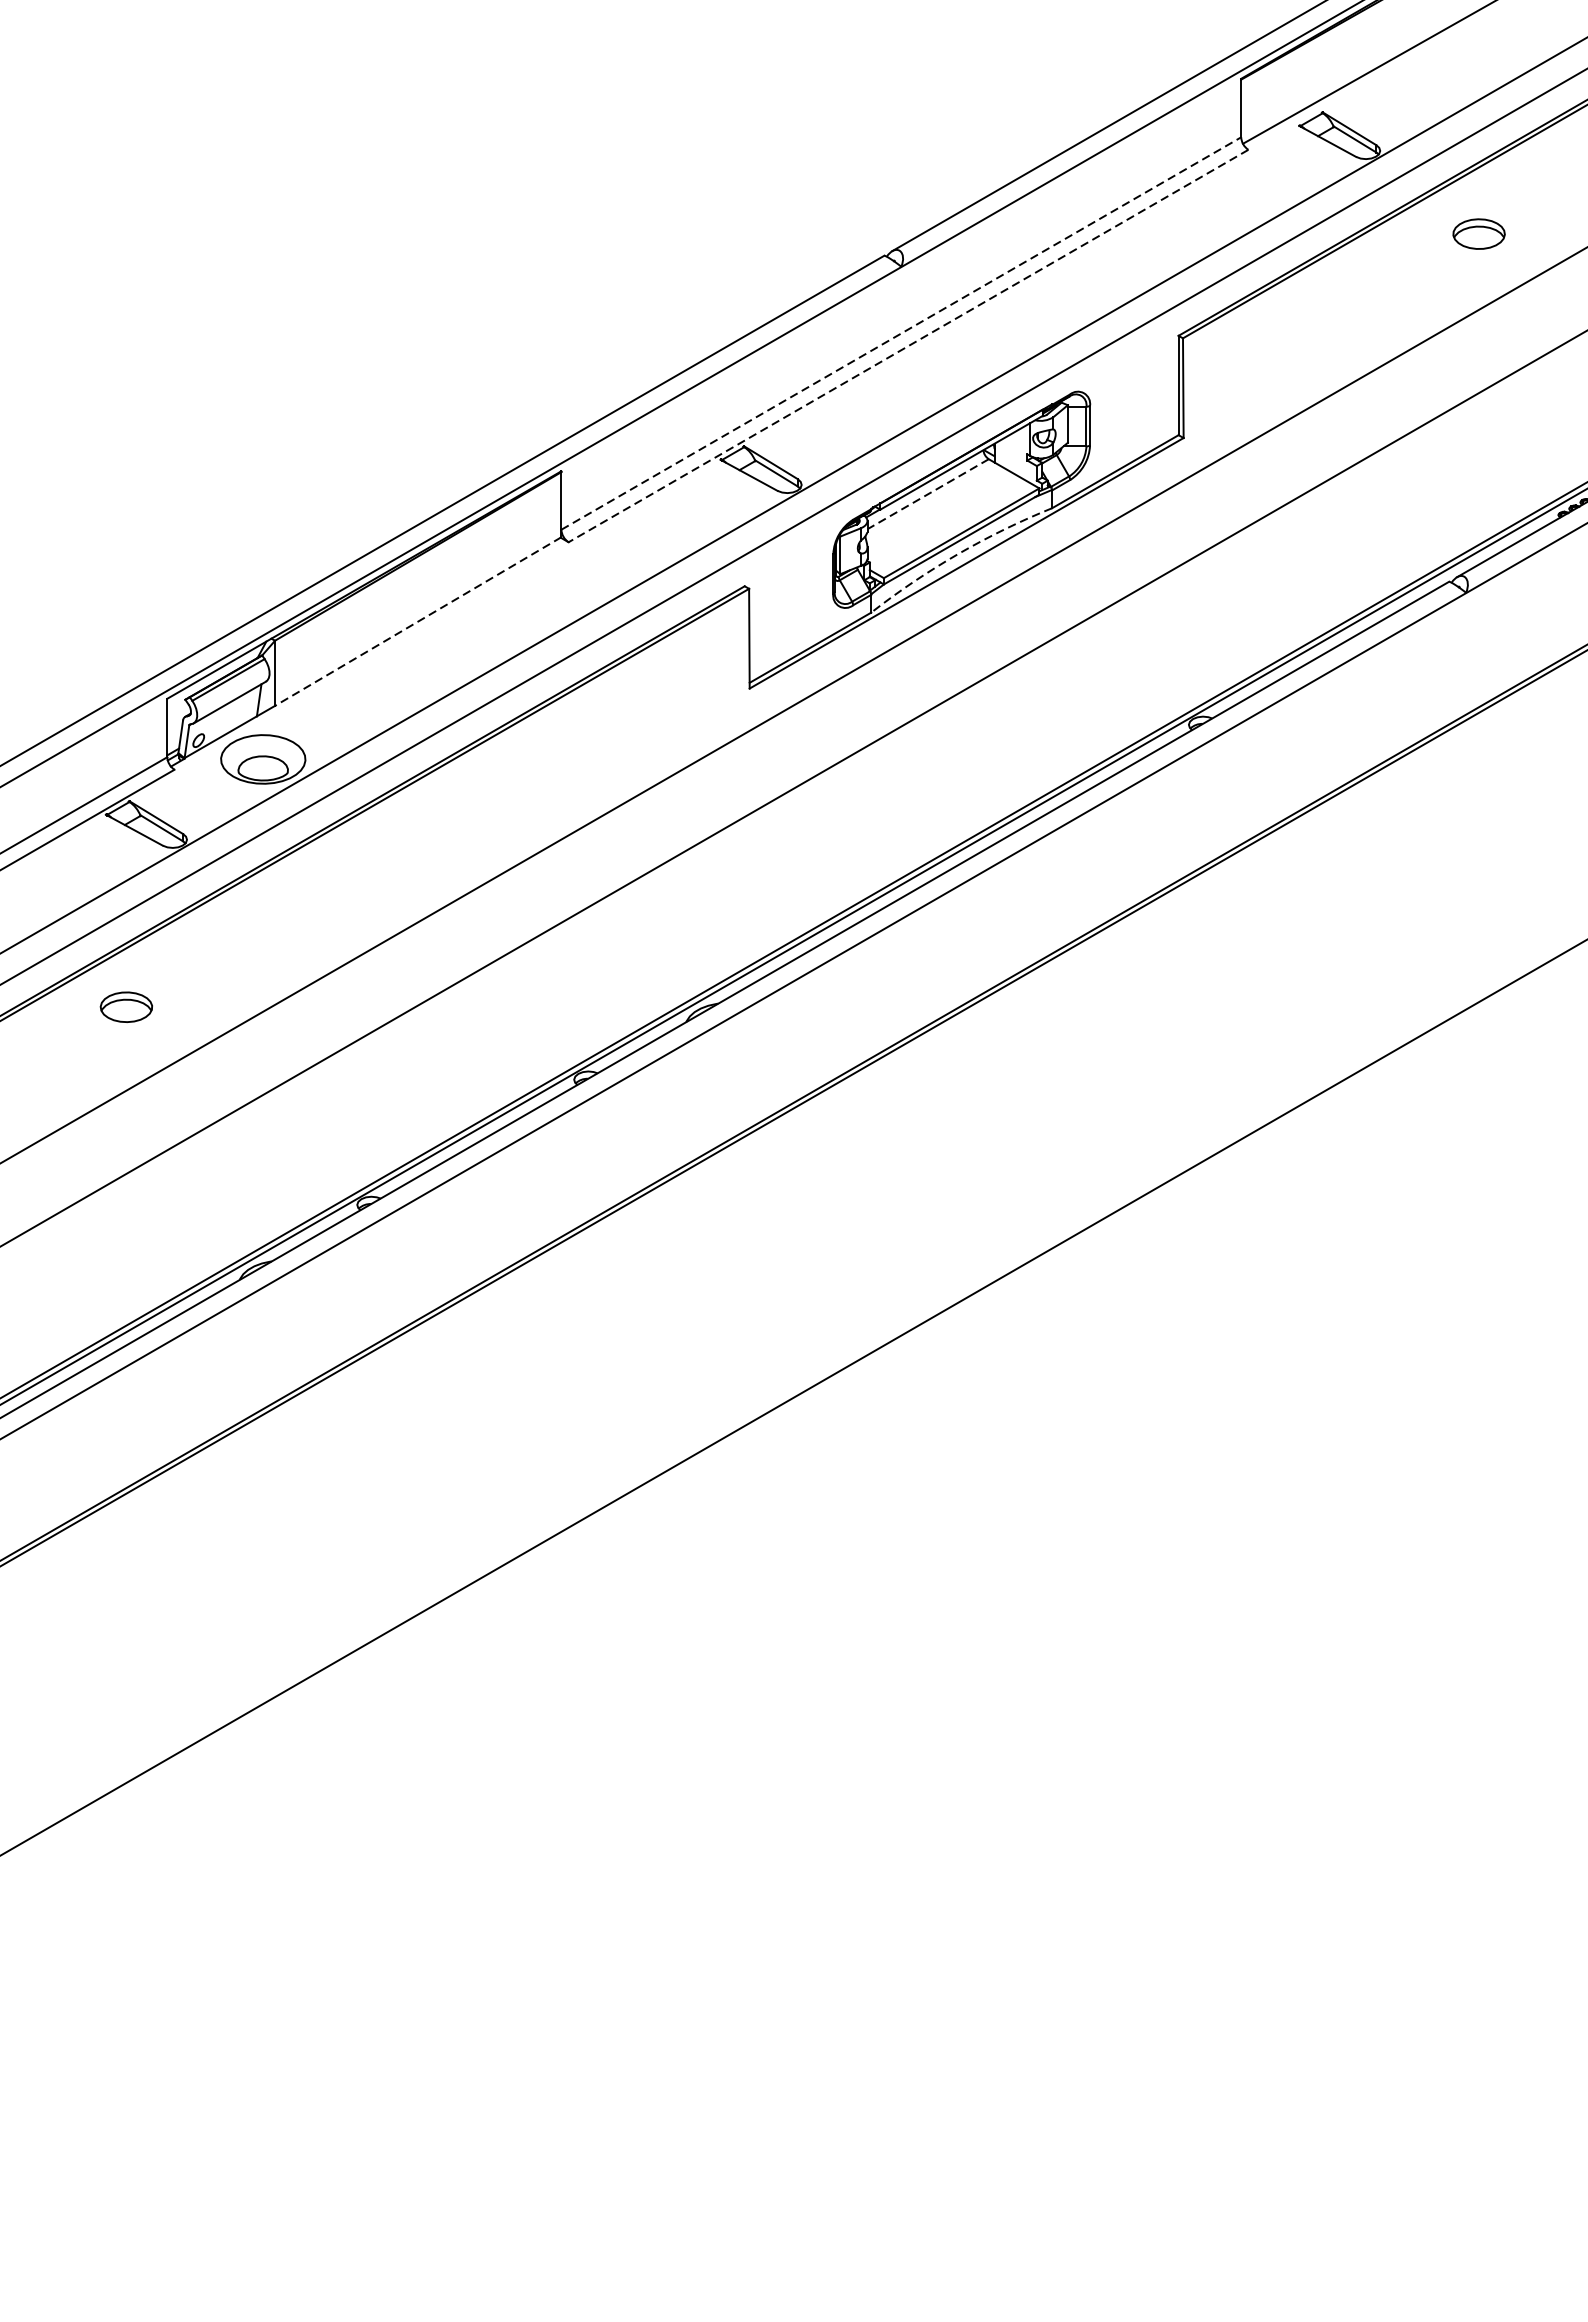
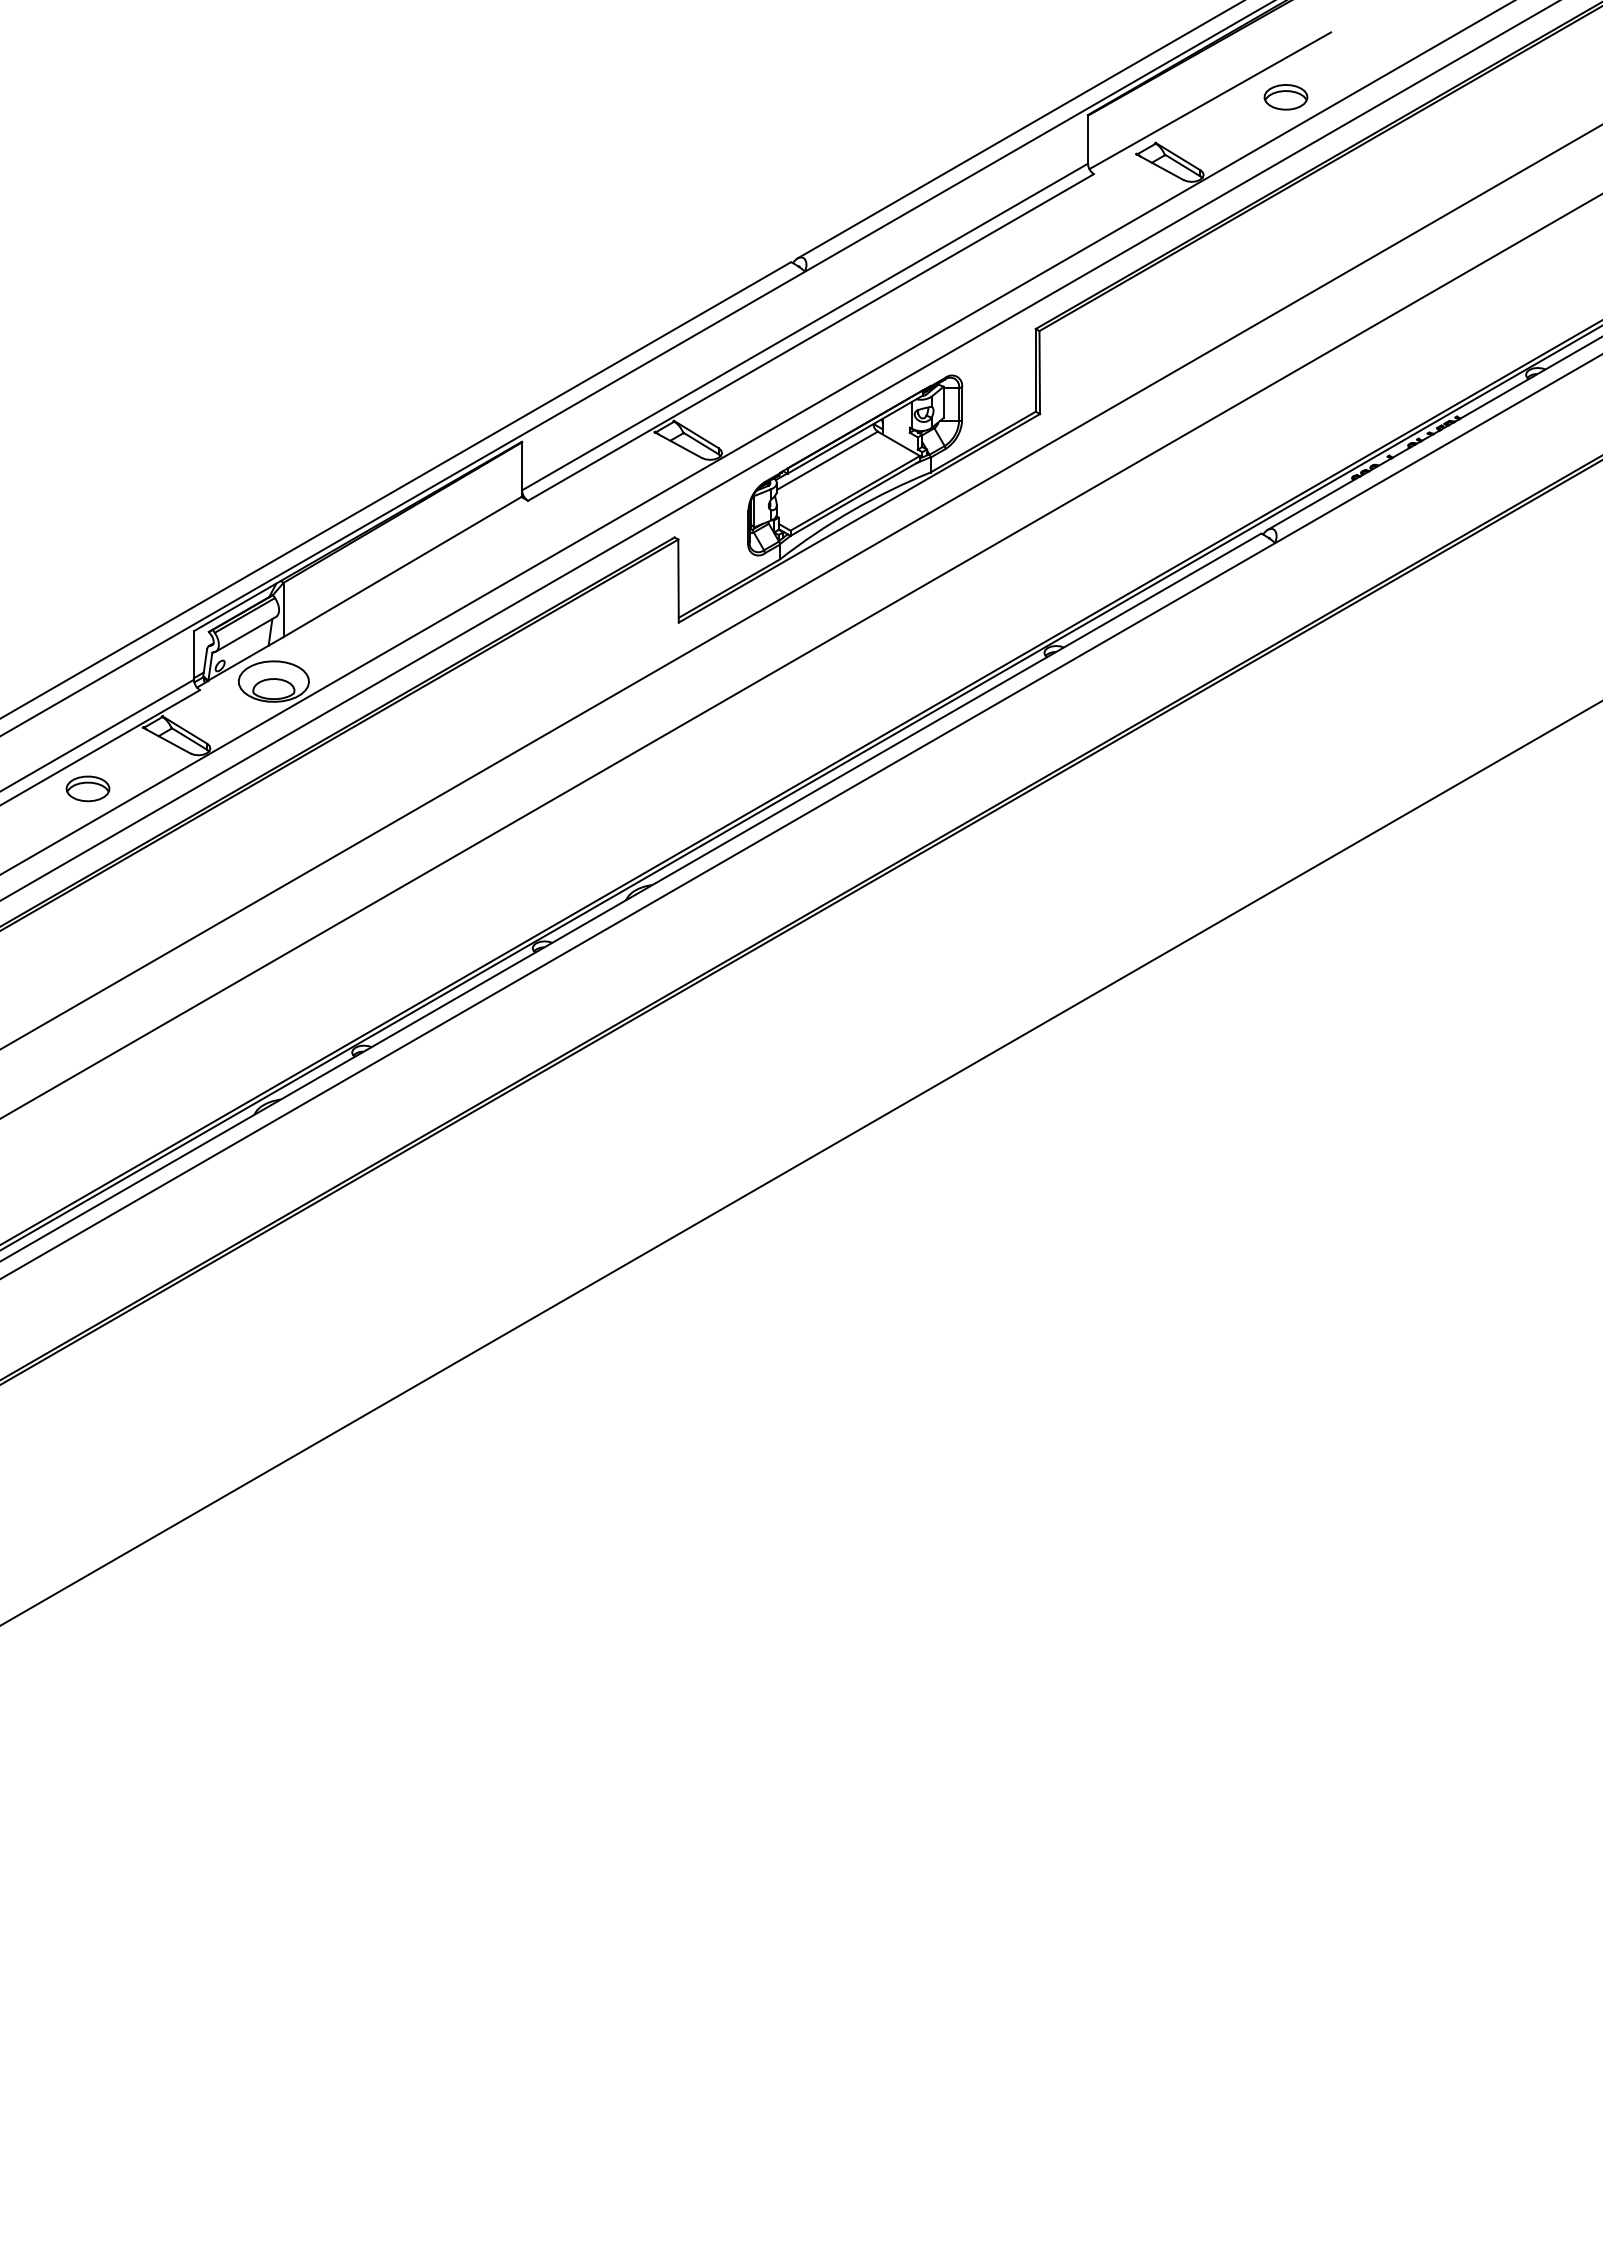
part: (1478, 234) -> (1285, 97), moved
line: (901, 334) -> (805, 327), dashed -> solid
line: (909, 346) -> (811, 337), dashed -> solid
line: (927, 495) -> (826, 461), dashed -> solid
arc: (958, 553) -> (852, 510), dashed -> solid
line: (417, 622) -> (402, 567), dashed -> solid
part: (125, 1006) -> (87, 788), moved

